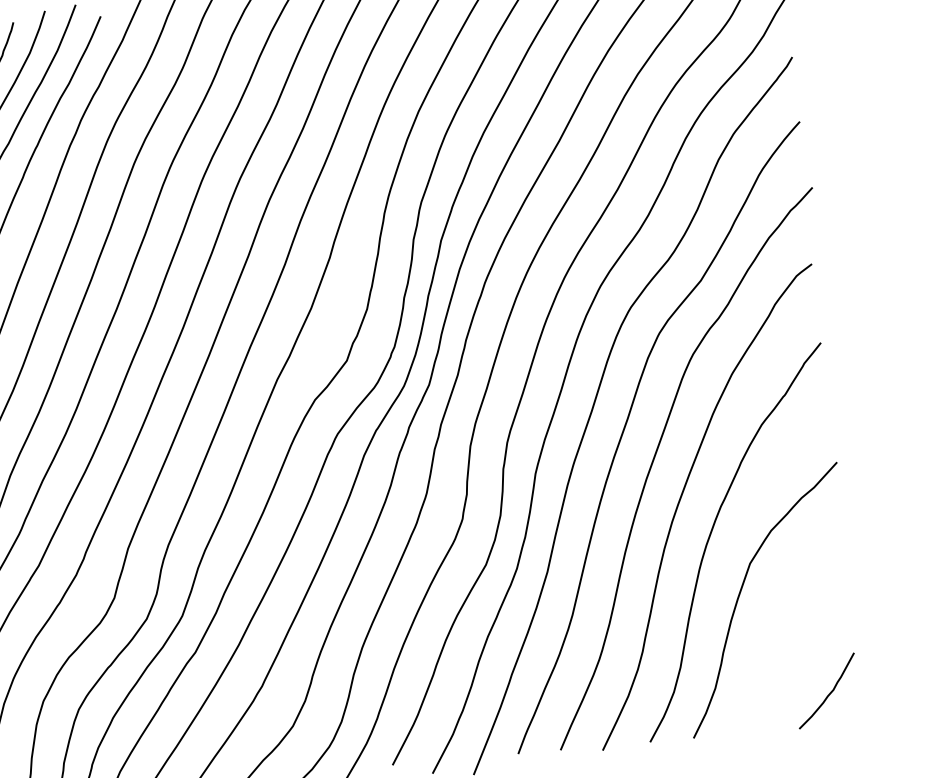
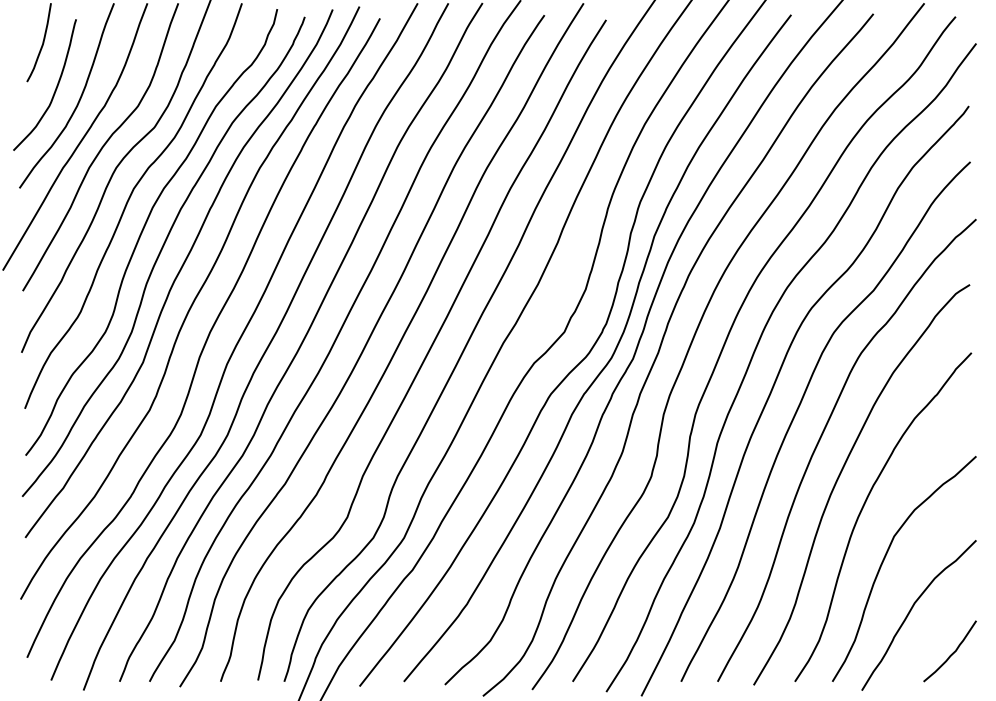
curve: (778, 646) -> (912, 609), added

